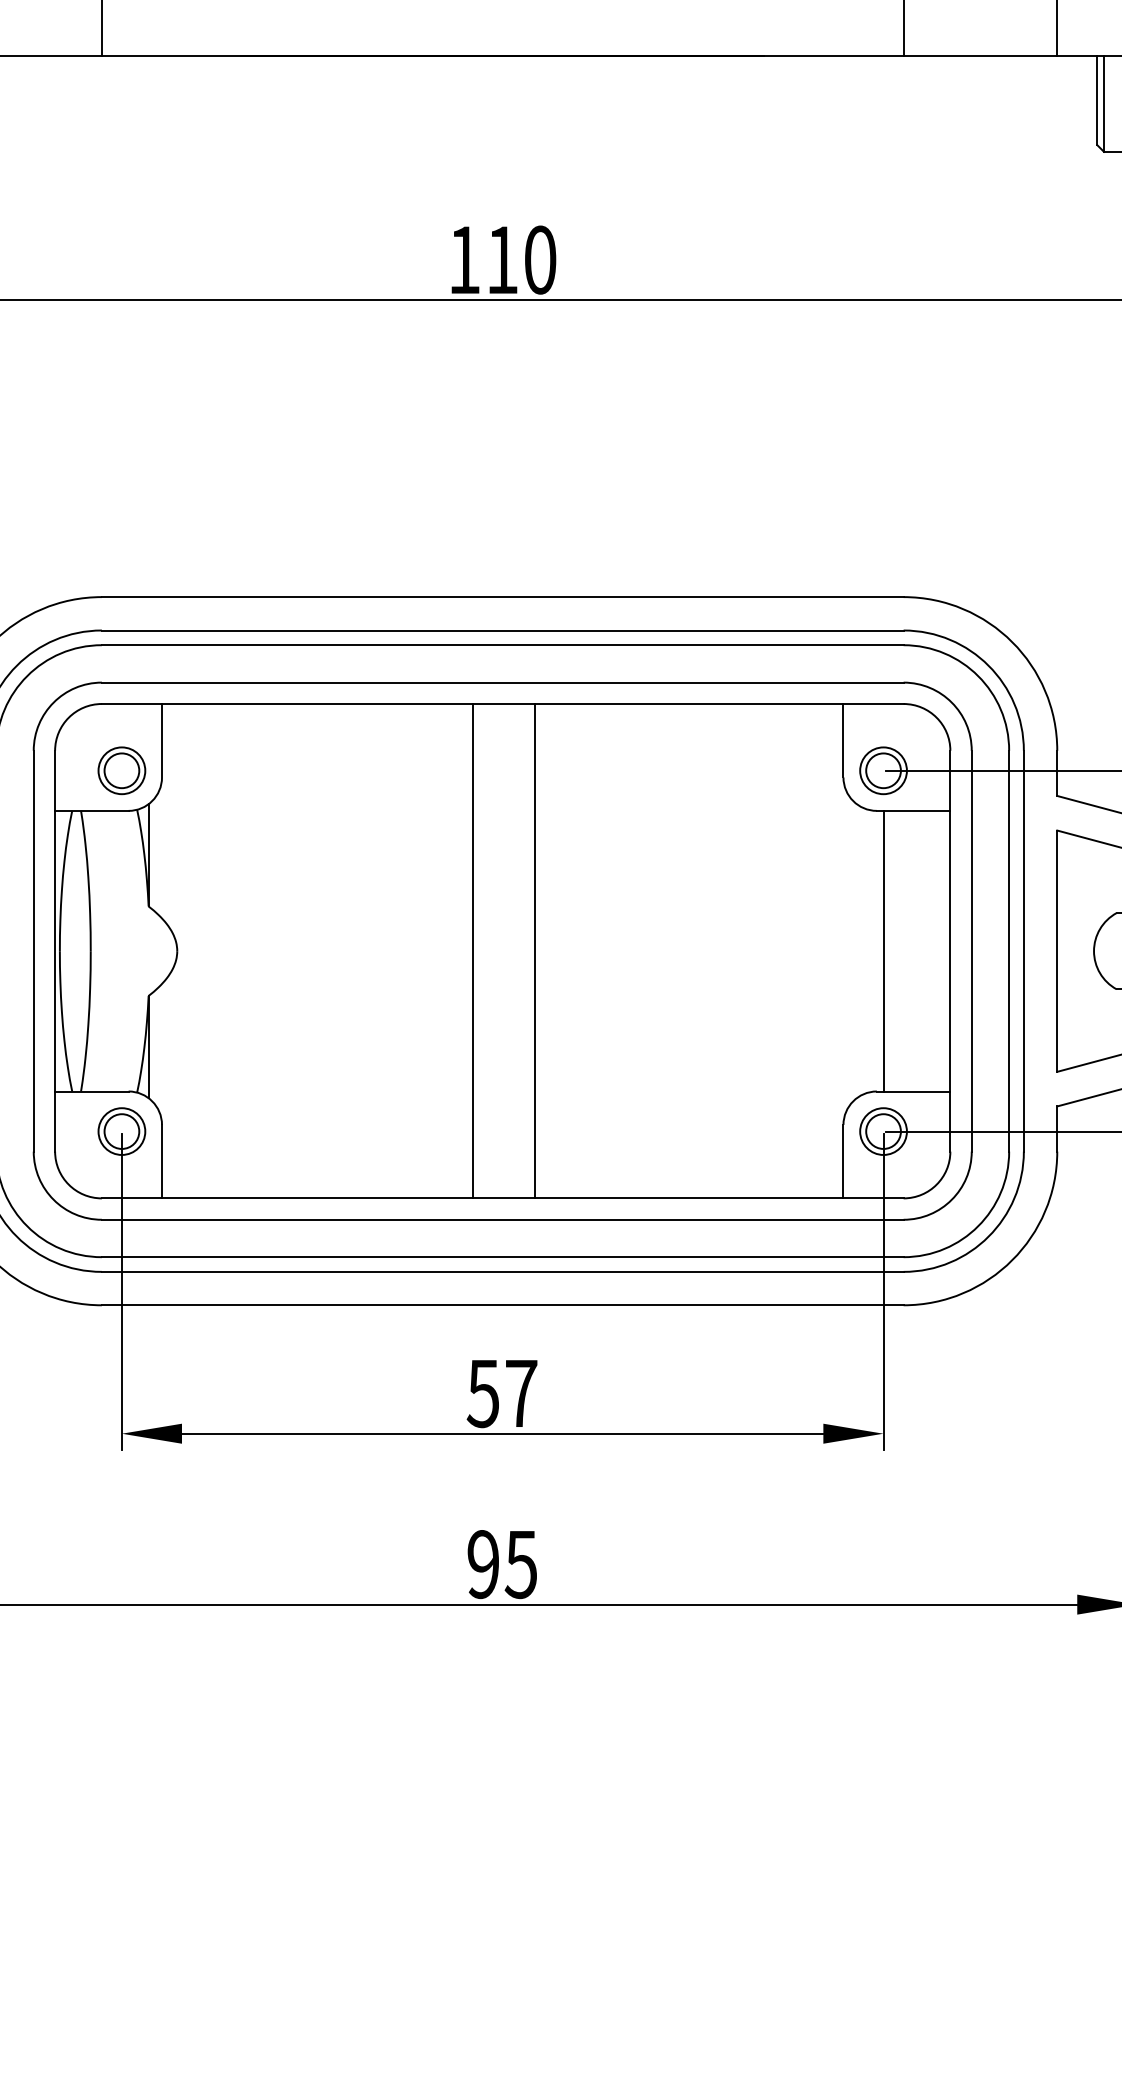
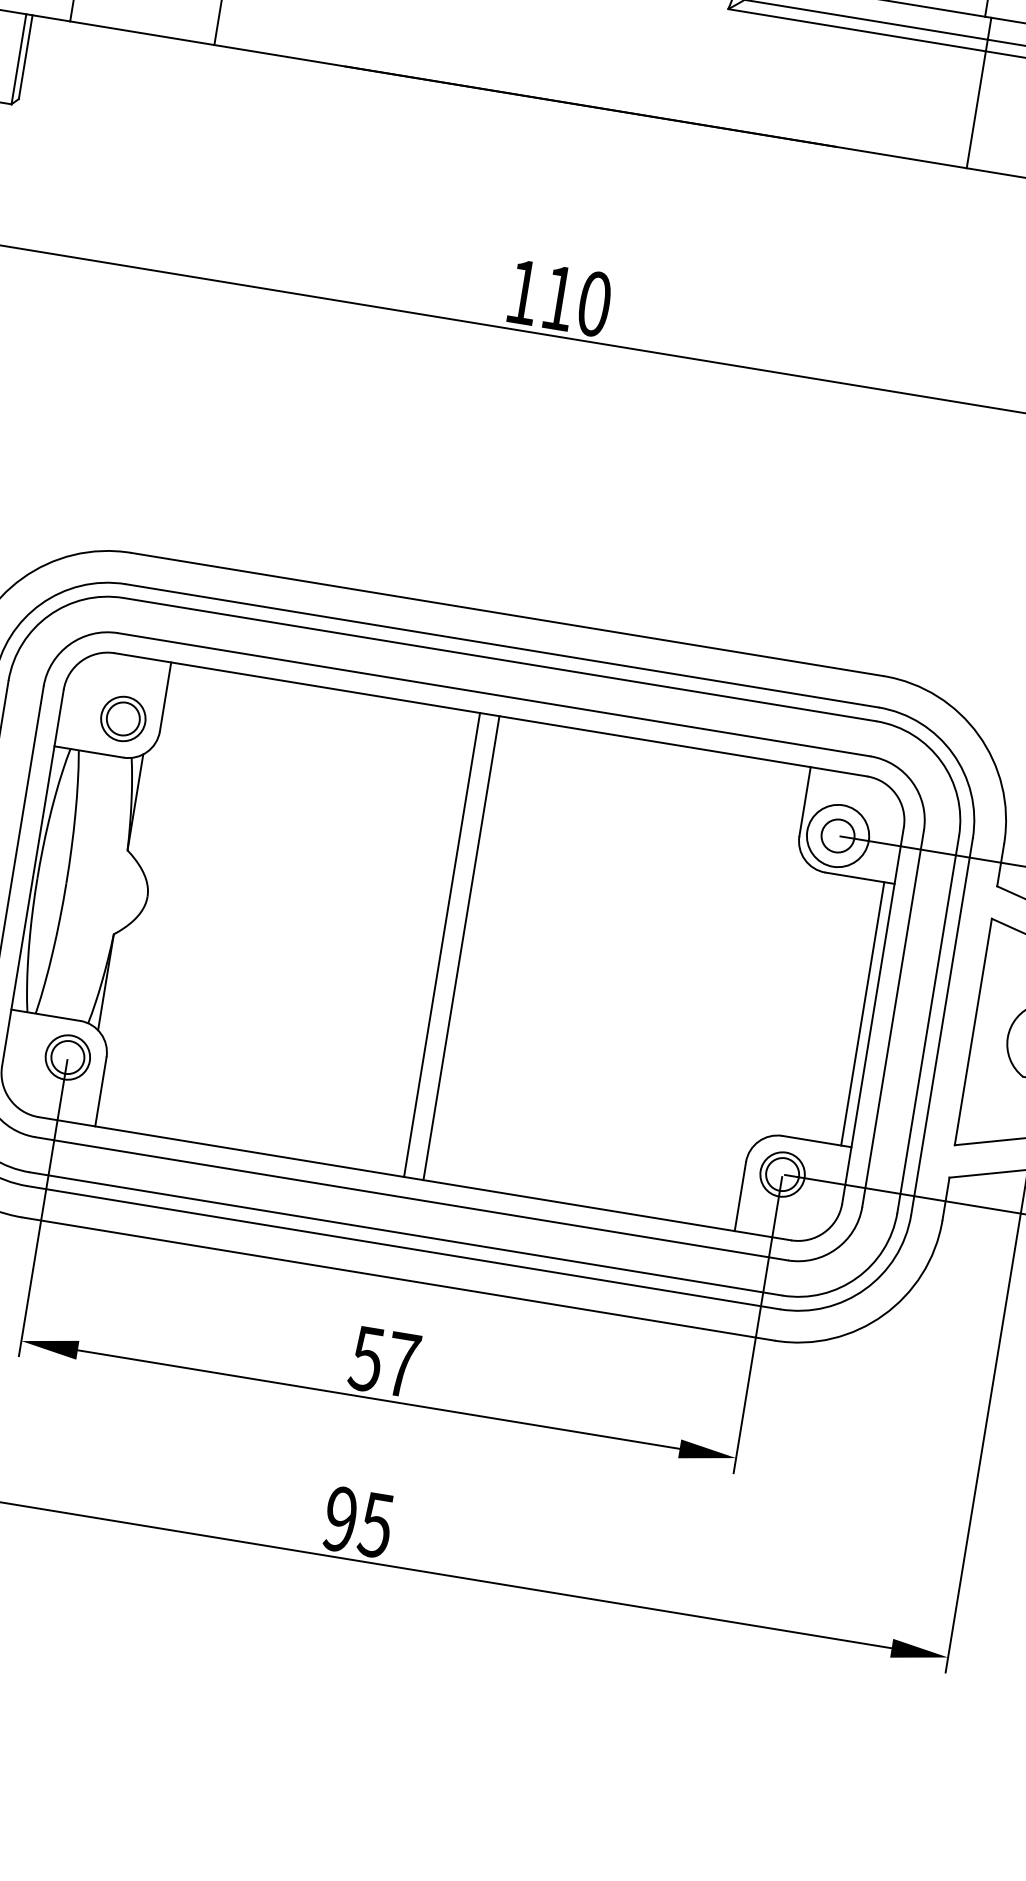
circle: (883, 770) -> (838, 835), size x1.4
line: (884, 950) -> (862, 1013), moved
line: (472, 951) -> (461, 948), moved
line: (535, 951) -> (442, 945), moved

